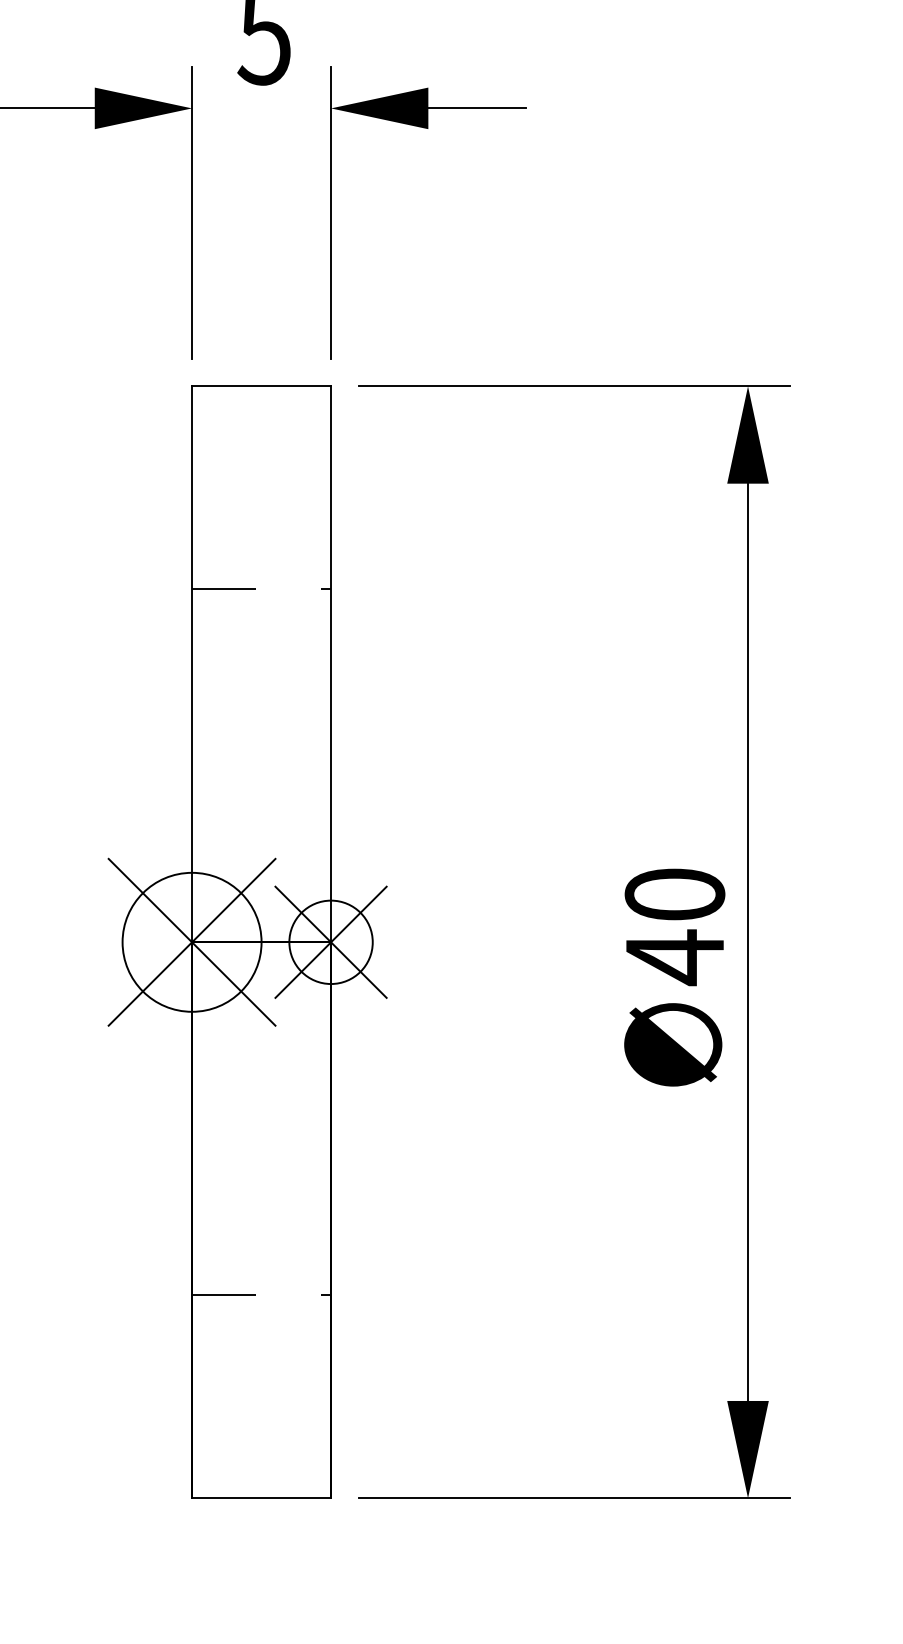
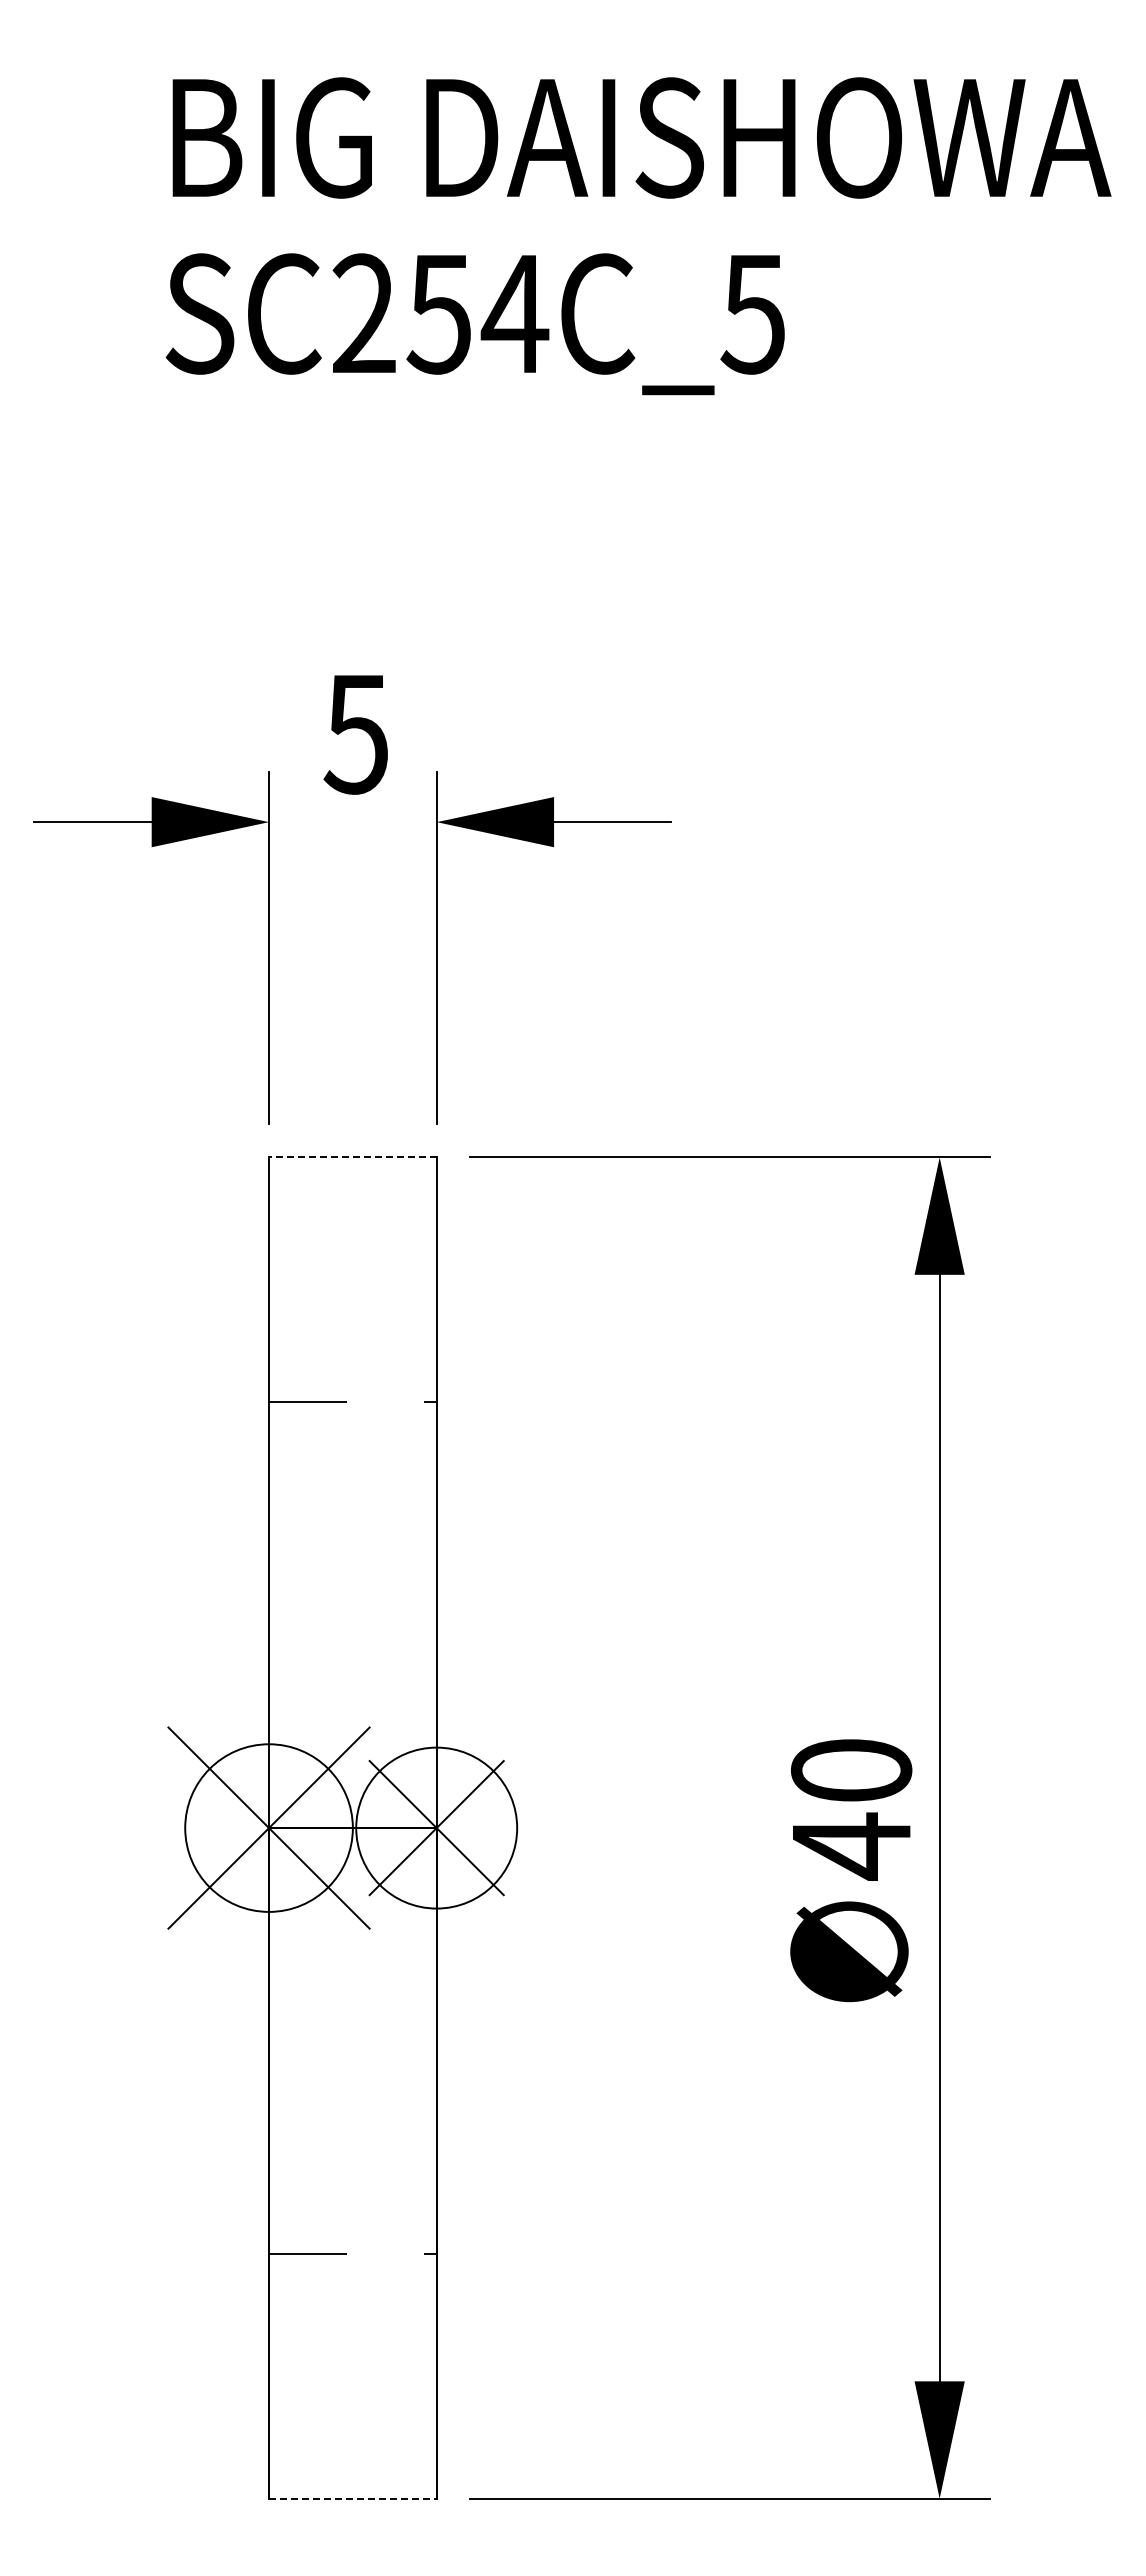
line: (261, 386) -> (352, 1157), solid -> dashed
circle: (330, 941) -> (436, 1827), size x1.6
line: (261, 1498) -> (352, 2498), solid -> dashed

